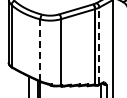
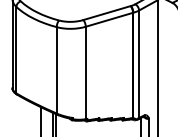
line: (99, 45) -> (139, 63), dashed -> solid
line: (40, 50) -> (56, 70), dashed -> solid

